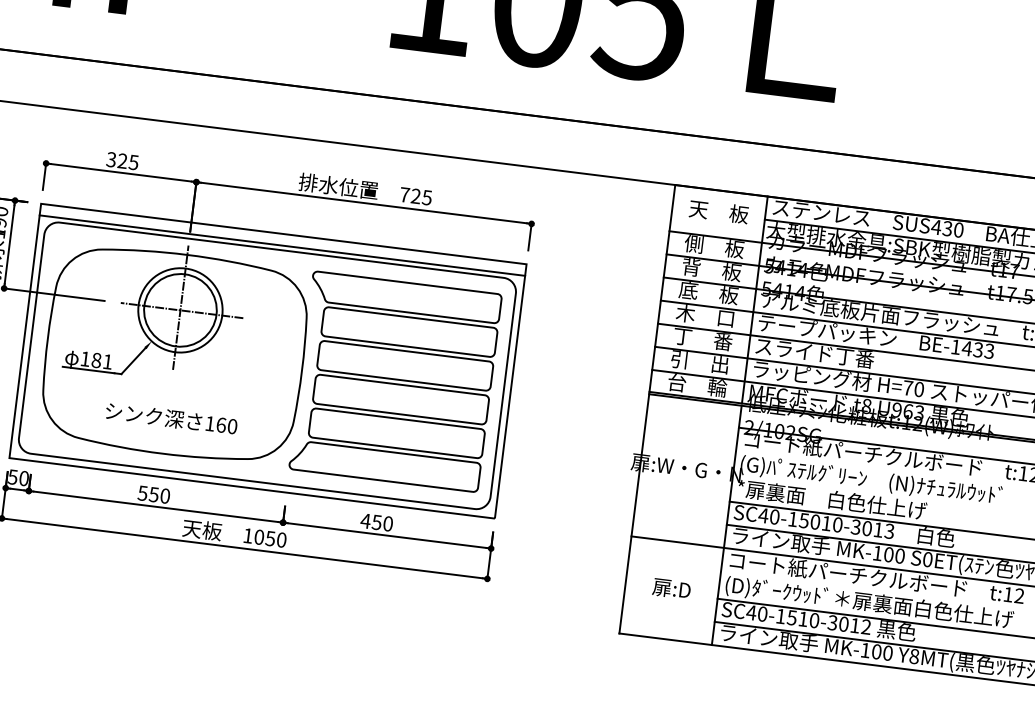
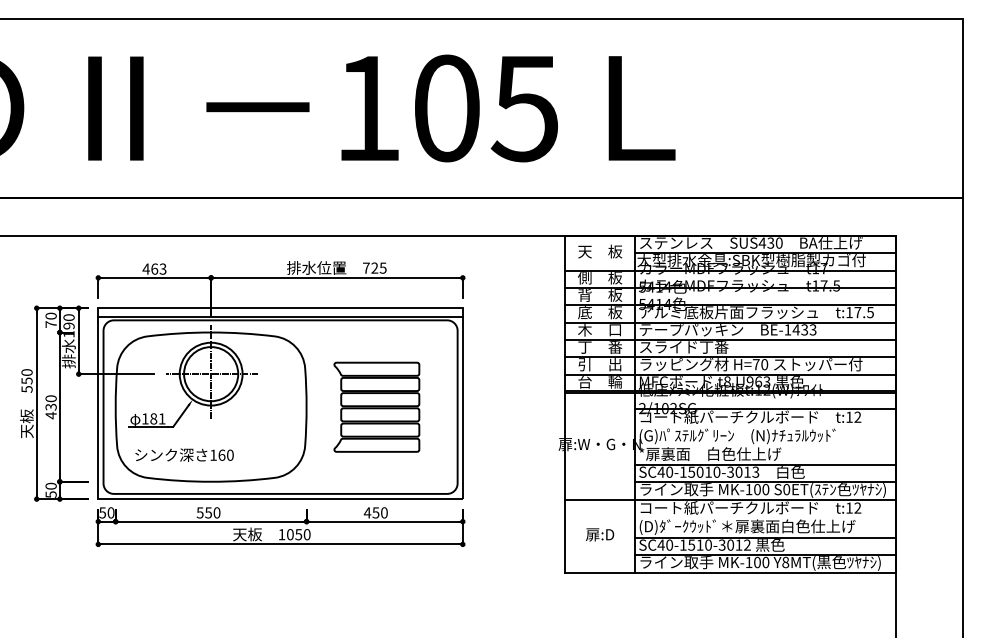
text: (122, 160) -> (154, 268), 325 -> 463
part: (395, 382) -> (376, 407), size x0.6
text: (171, 417) -> (184, 454), moved

